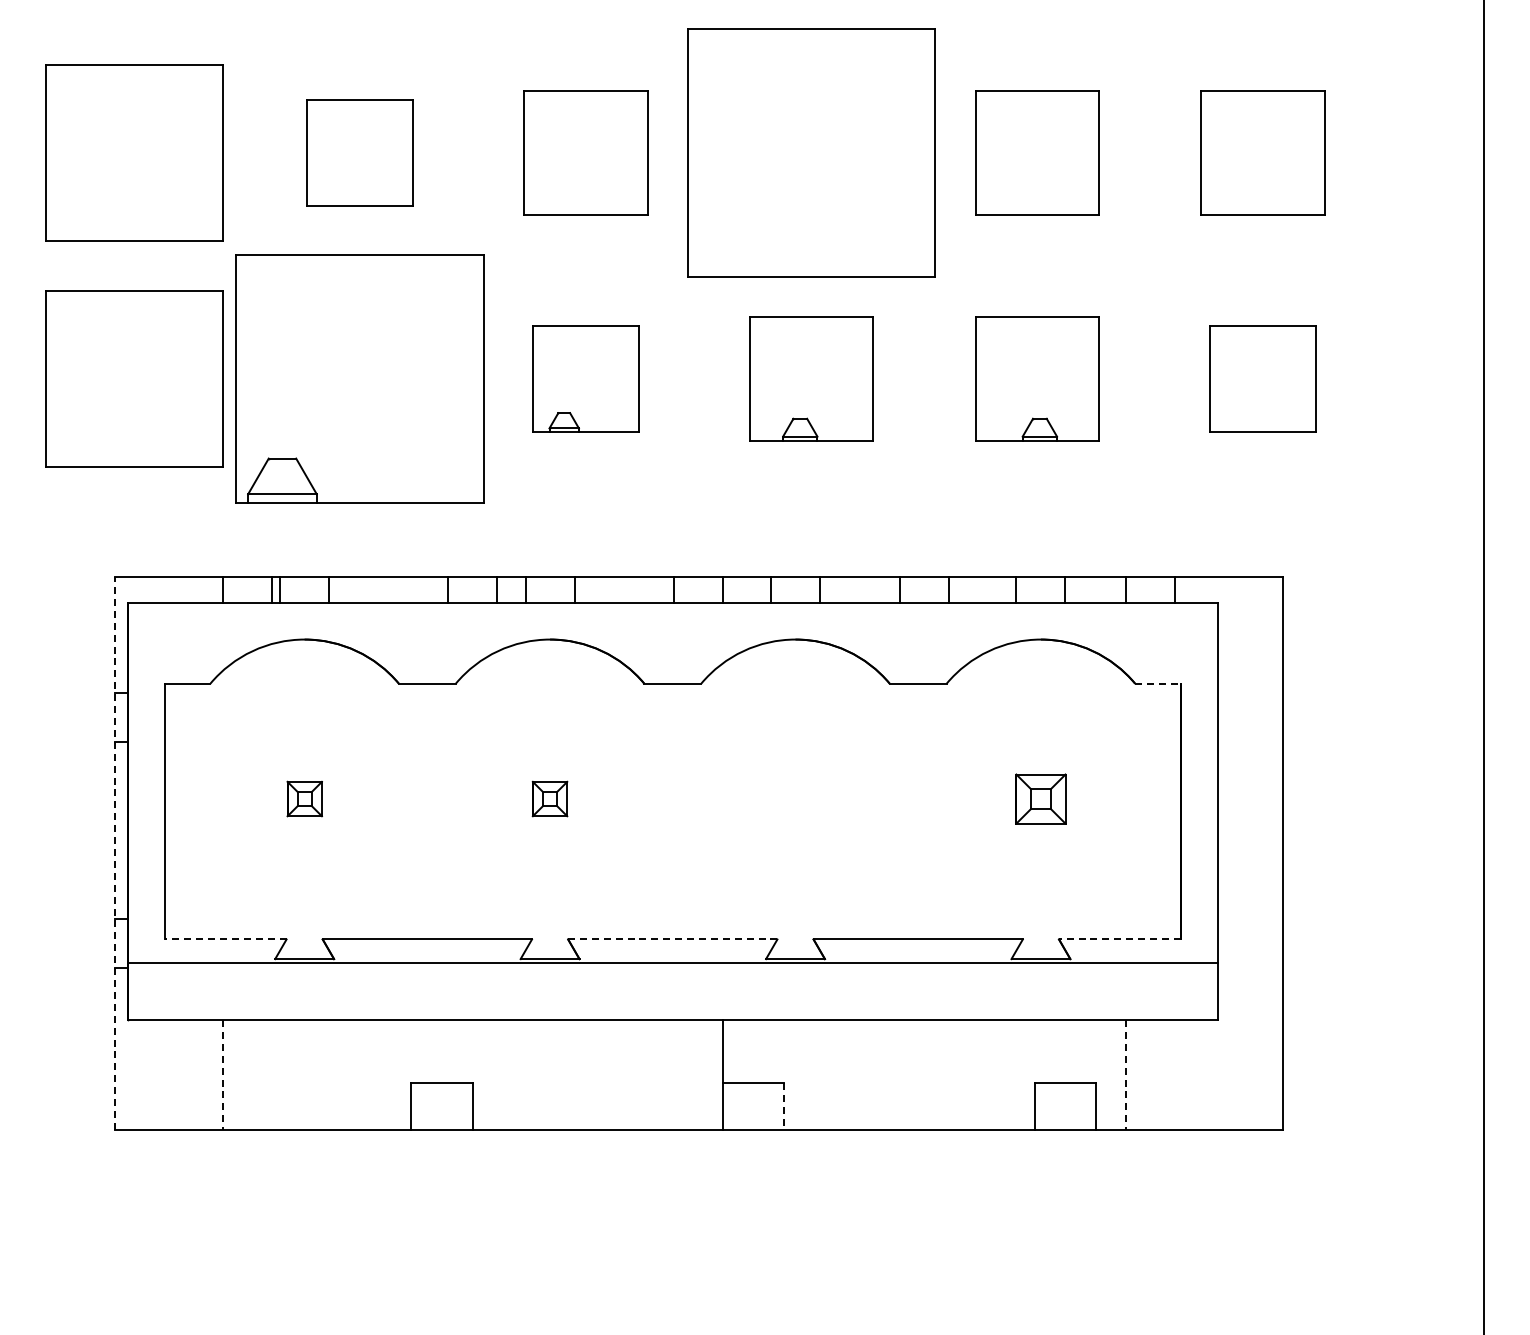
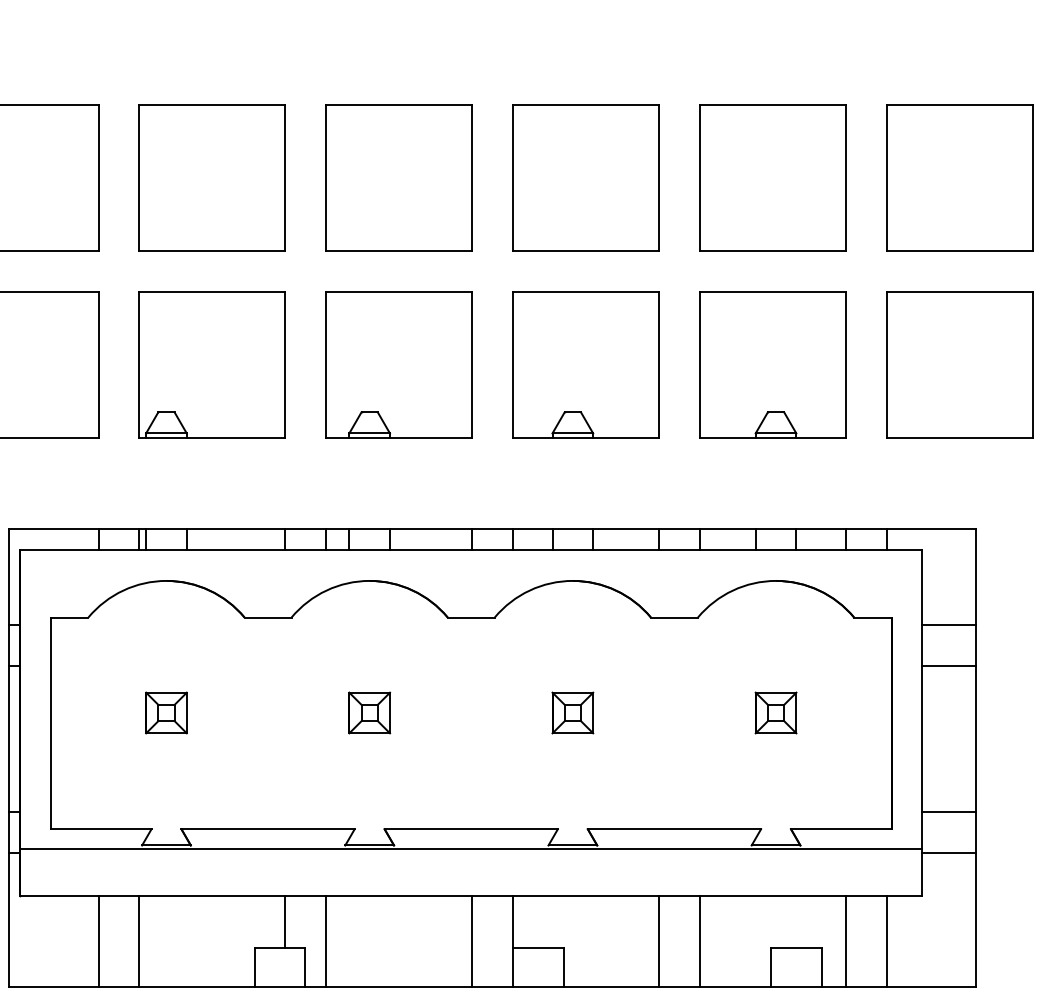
part: (359, 152) -> (211, 177), size x1.67
part: (585, 152) -> (398, 177), size x1.43
part: (811, 152) -> (586, 177), size x0.71
part: (1037, 152) -> (773, 177), size x1.43
part: (1263, 152) -> (960, 177), size x1.43
part: (359, 378) -> (211, 364), size x0.71
part: (585, 378) -> (398, 364), size x1.67
part: (811, 378) -> (586, 364), size x1.43
part: (1037, 378) -> (773, 364), size x1.43
part: (1263, 378) -> (960, 364), size x1.67
line: (1158, 683) -> (873, 617), dashed -> solid
line: (1249, 693) -> (948, 625), added
line: (1249, 742) -> (948, 666), added
part: (304, 798) -> (166, 712), size x1.43
part: (549, 798) -> (369, 712), size x1.43
part: (795, 798) -> (572, 712), added
line: (114, 853) -> (9, 758), dashed -> solid
line: (1249, 918) -> (948, 811), added
line: (225, 939) -> (100, 829), dashed -> solid
line: (672, 939) -> (471, 829), dashed -> solid
line: (1119, 939) -> (841, 829), dashed -> solid
line: (1249, 967) -> (948, 852), added
line: (448, 1051) -> (285, 921), added
line: (222, 1074) -> (98, 941), dashed -> solid
line: (271, 1074) -> (139, 941), added
line: (497, 1074) -> (326, 941), added
line: (674, 1074) -> (472, 941), added
line: (899, 1074) -> (658, 941), added
line: (949, 1074) -> (700, 941), added
line: (1125, 1074) -> (846, 941), dashed -> solid
line: (1174, 1074) -> (886, 941), added
line: (784, 1106) -> (563, 967), dashed -> solid

